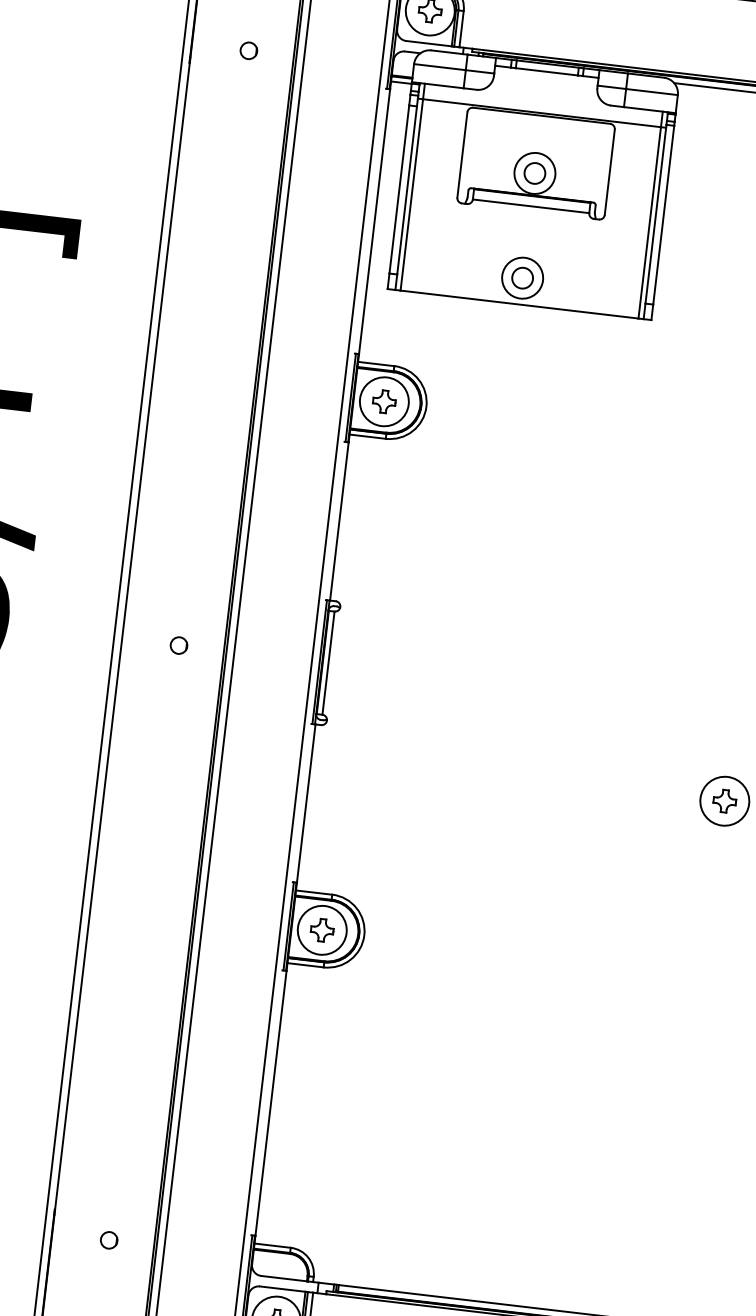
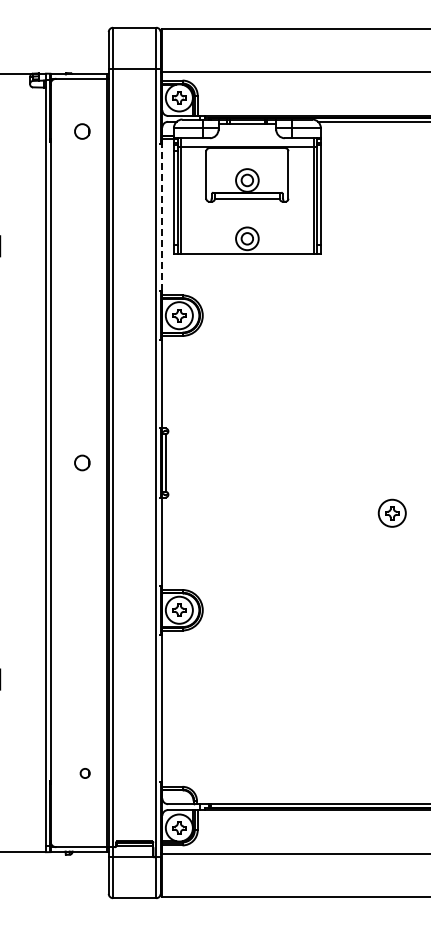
circle: (247, 50) -> (81, 131), size x1.6
line: (374, 222) -> (162, 217), solid -> dashed
circle: (177, 644) -> (81, 462), size x1.6
circle: (107, 1240) -> (84, 773), moved

